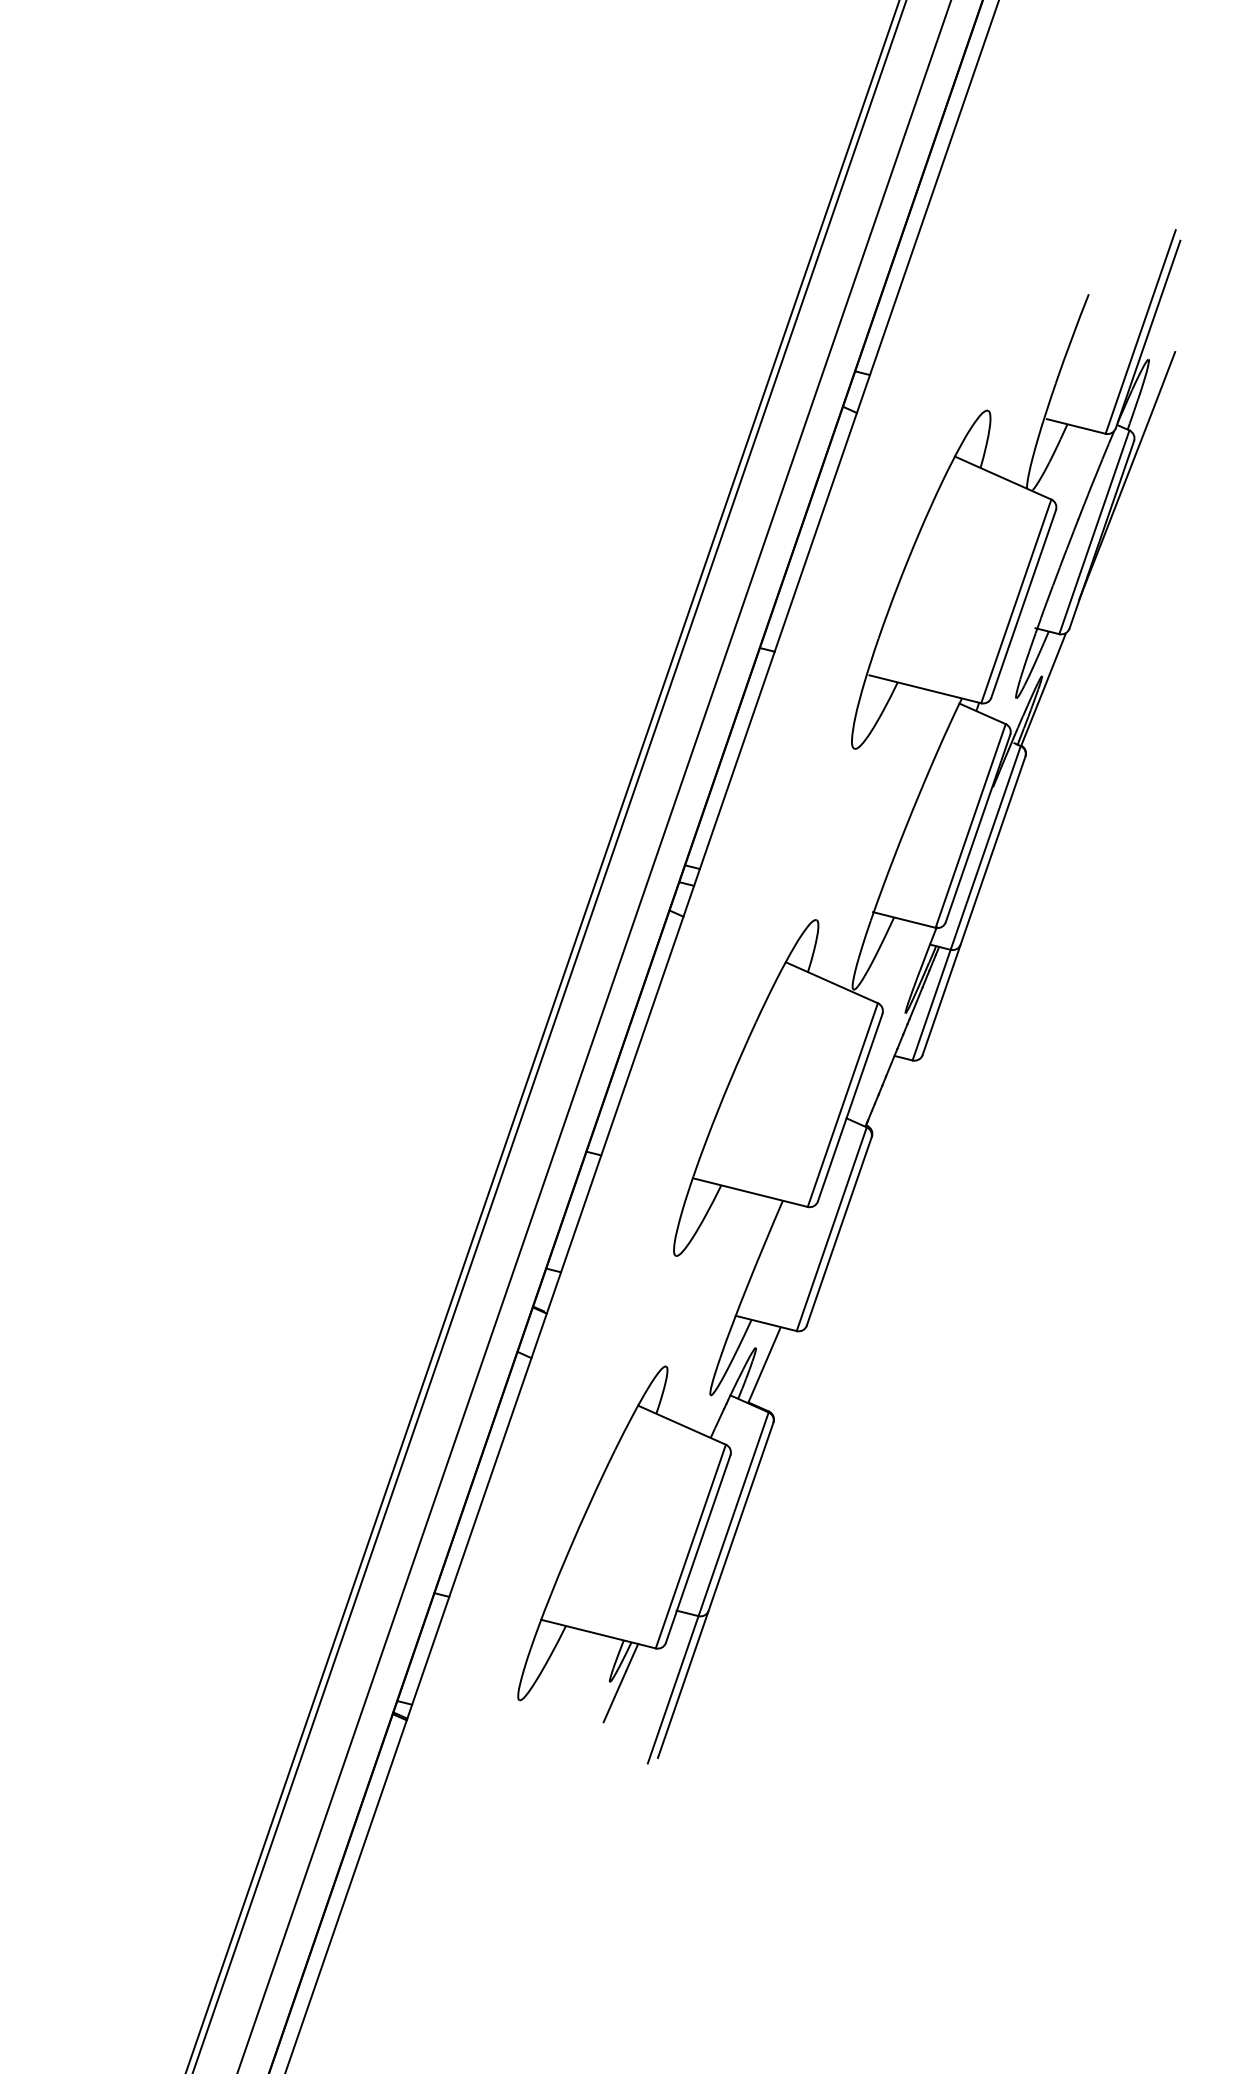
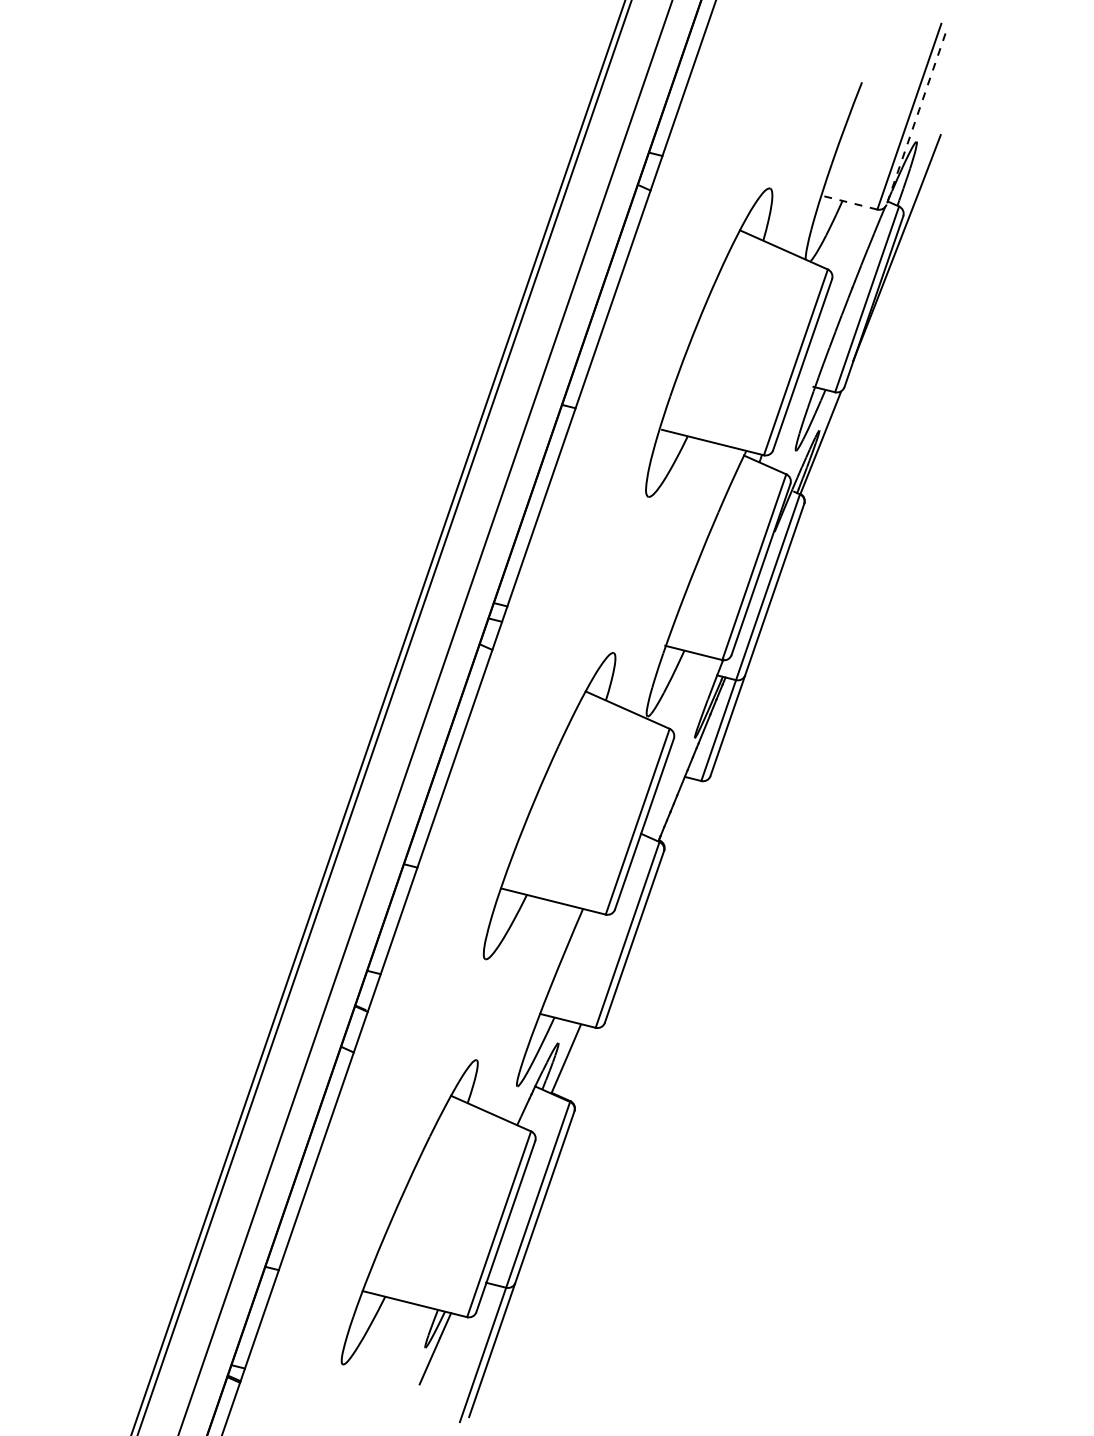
line: (1147, 334) -> (915, 119), solid -> dashed
line: (1075, 426) -> (849, 202), solid -> dashed

